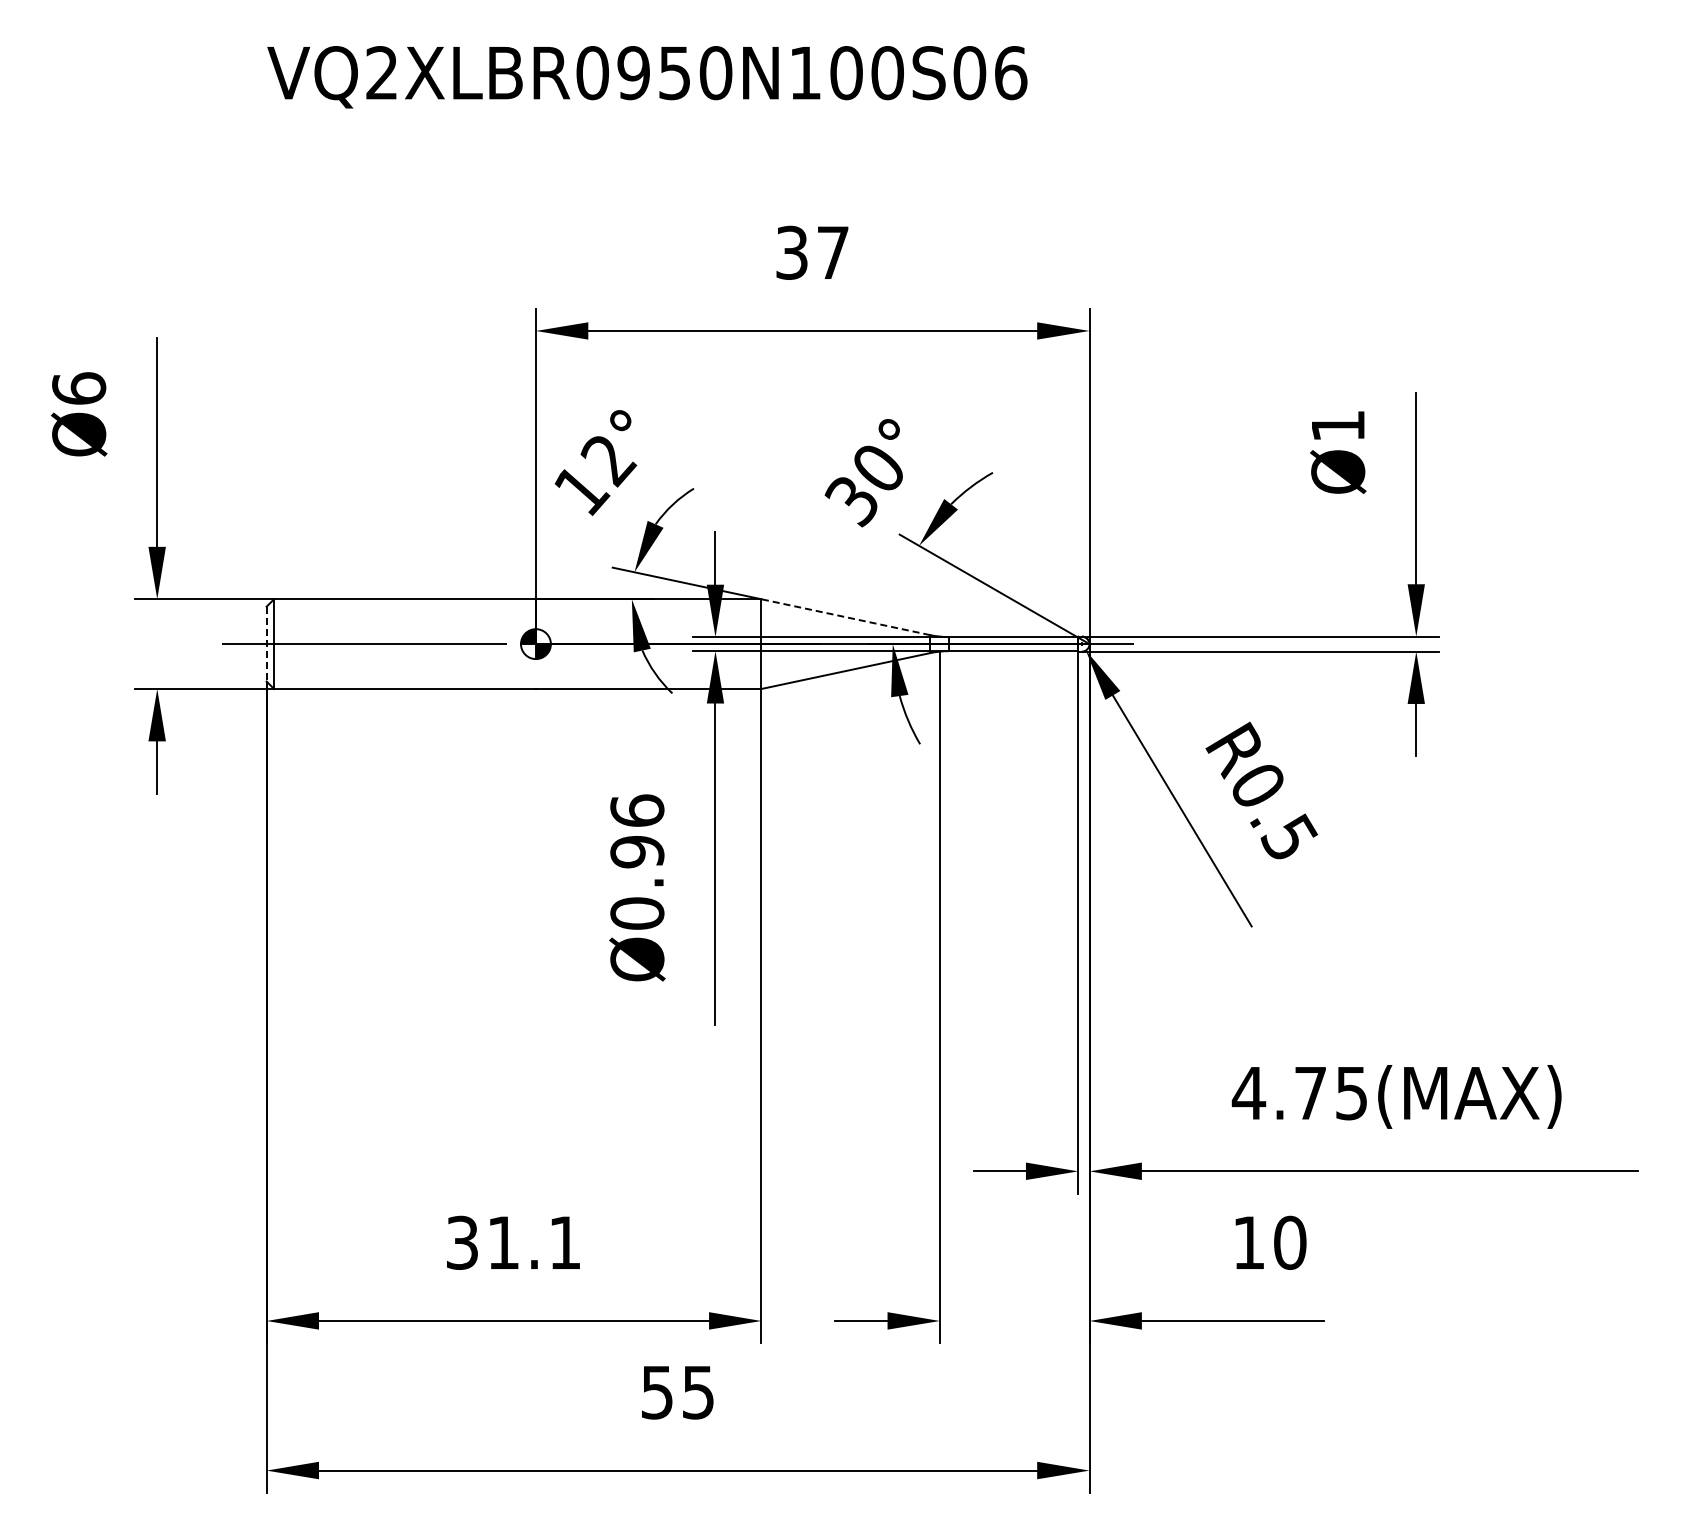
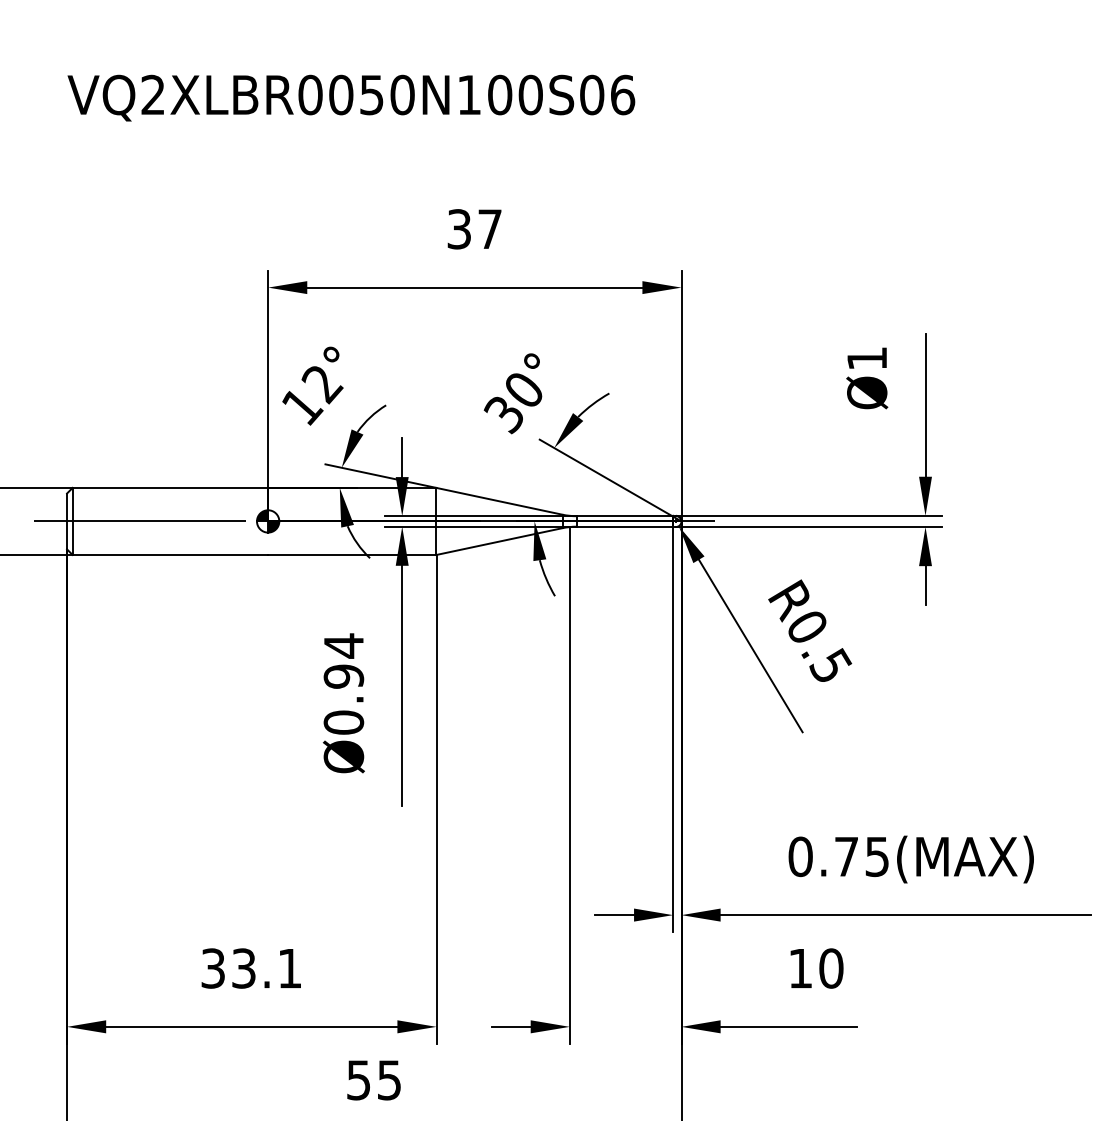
text: (633, 73) -> (341, 95), VQ2XLBR0950N100S06 -> VQ2XLBR0050N100S06
line: (845, 617) -> (499, 501), dashed -> solid
line: (266, 644) -> (66, 521), dashed -> solid
text: (637, 811) -> (343, 646), Ø0.96 -> Ø0.94
text: (1248, 1093) -> (800, 856), 4.75(MAX) -> 0.75(MAX)
text: (503, 1242) -> (243, 968), 31.1 -> 33.1

